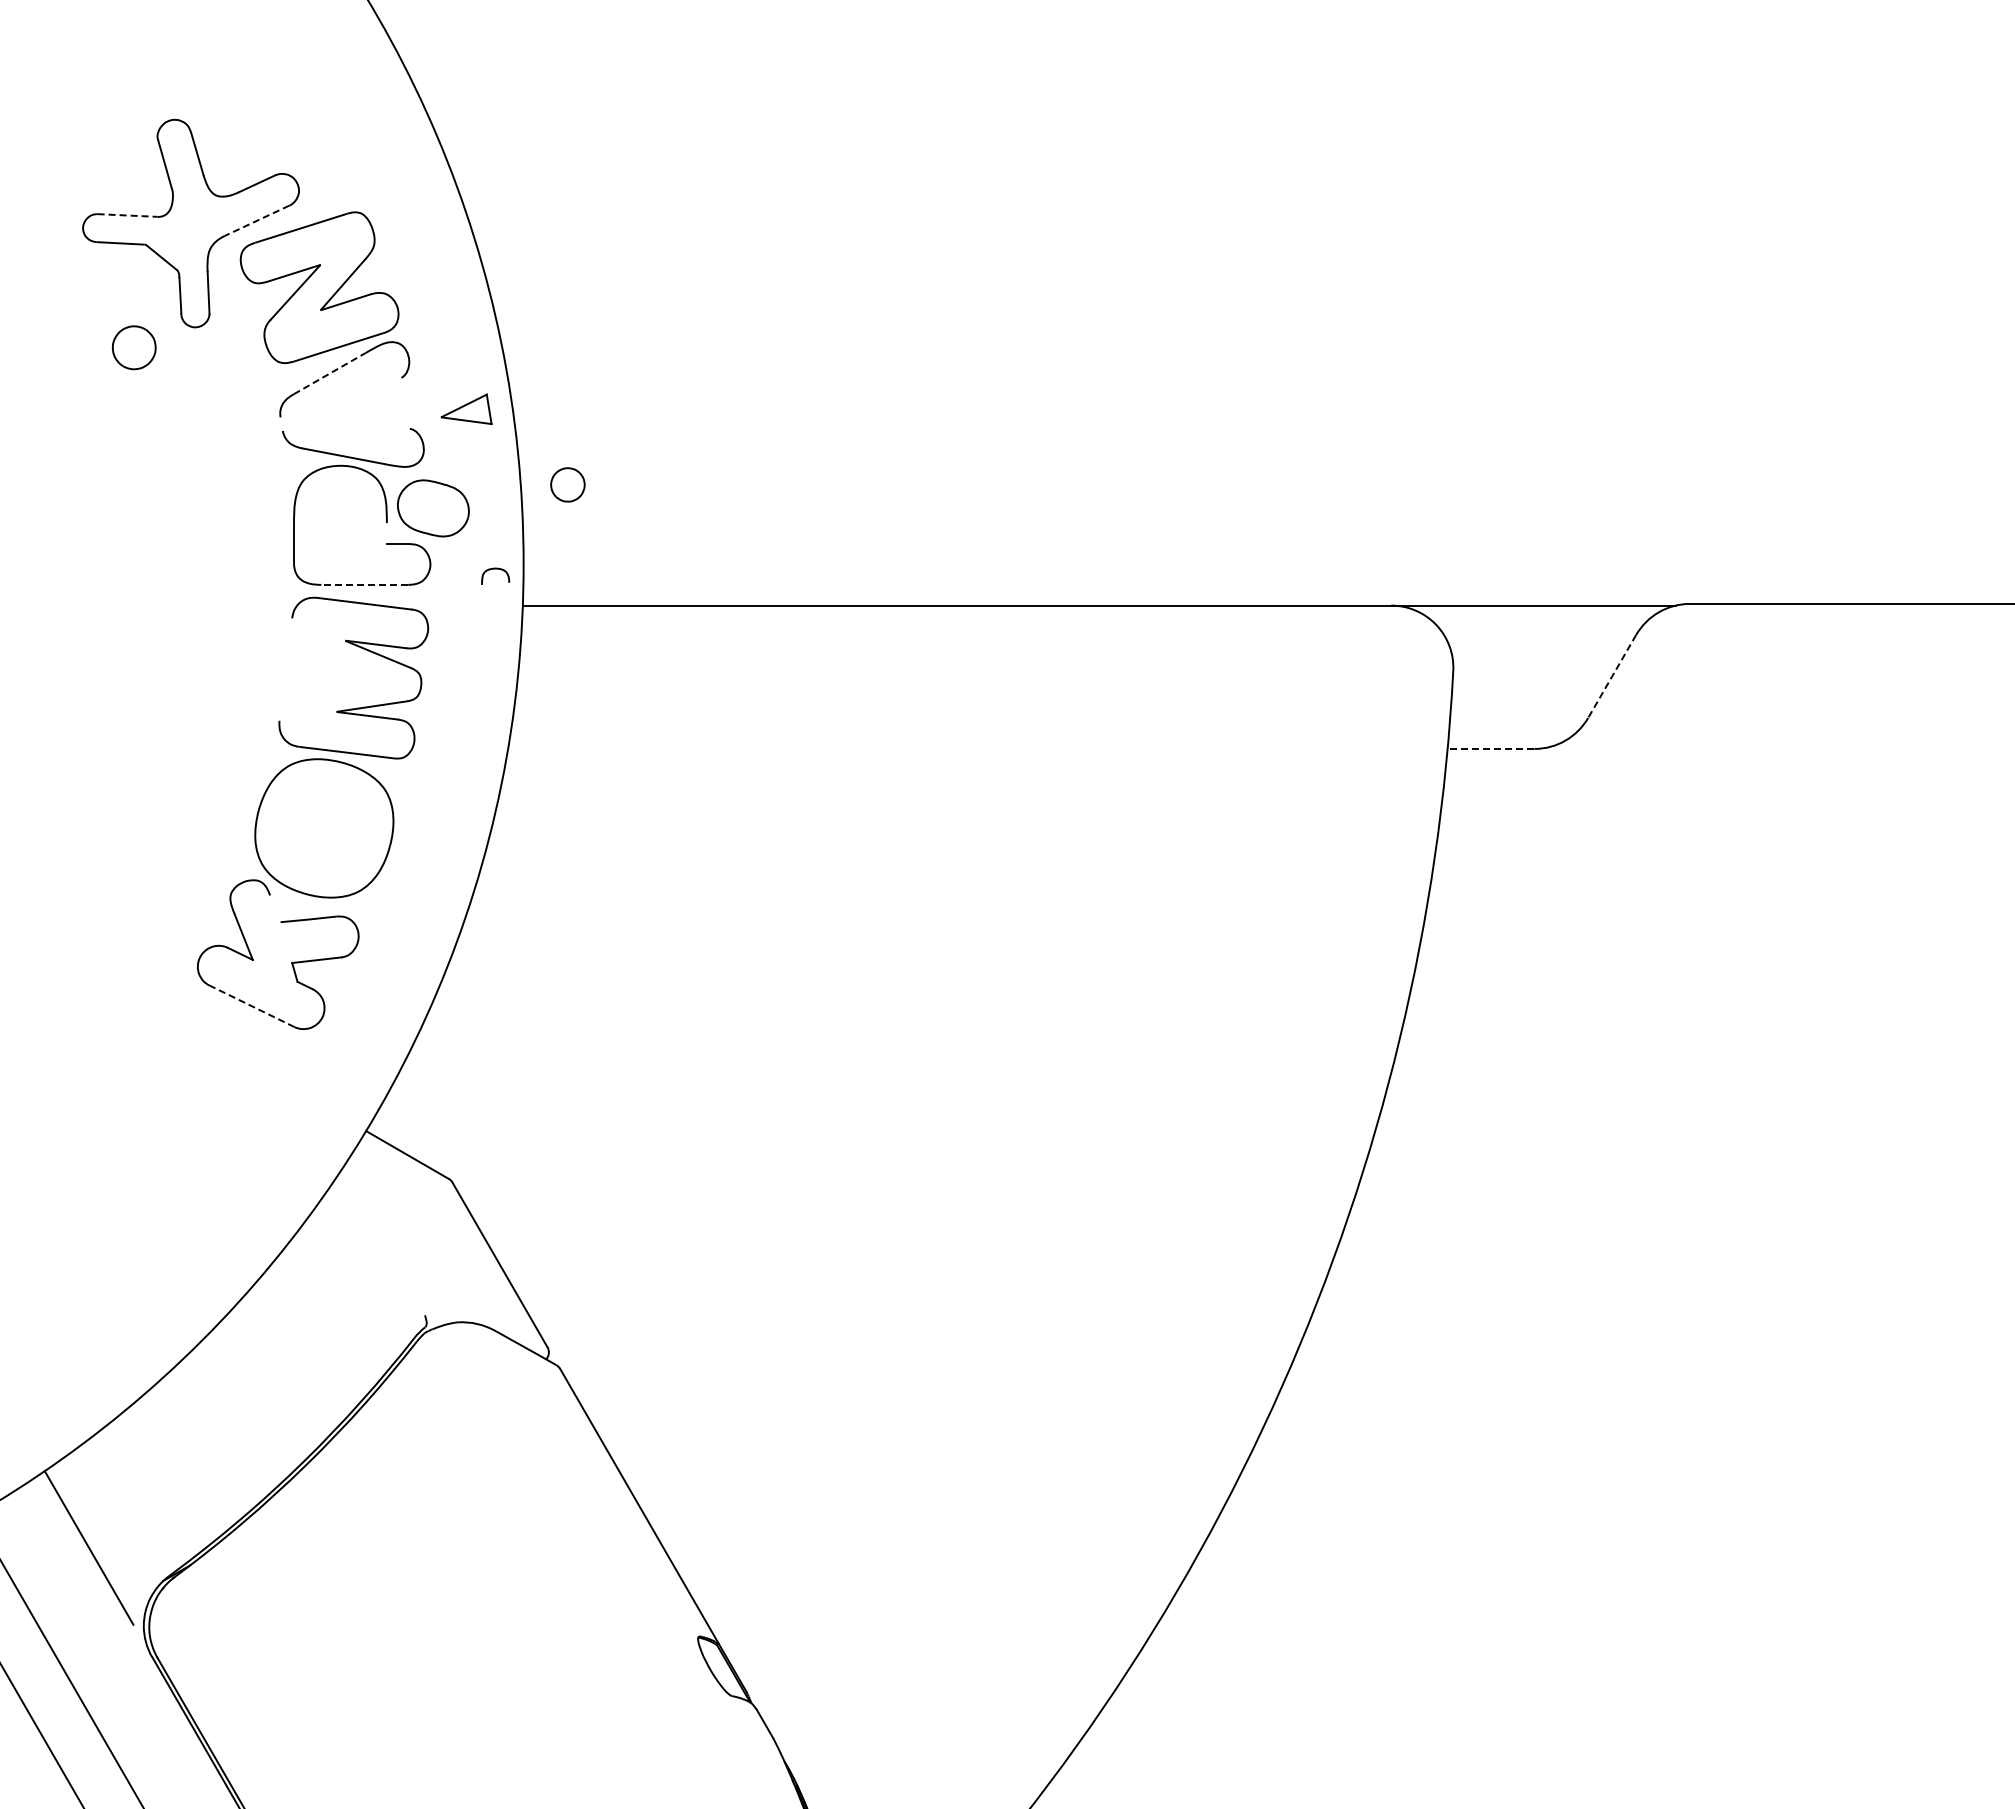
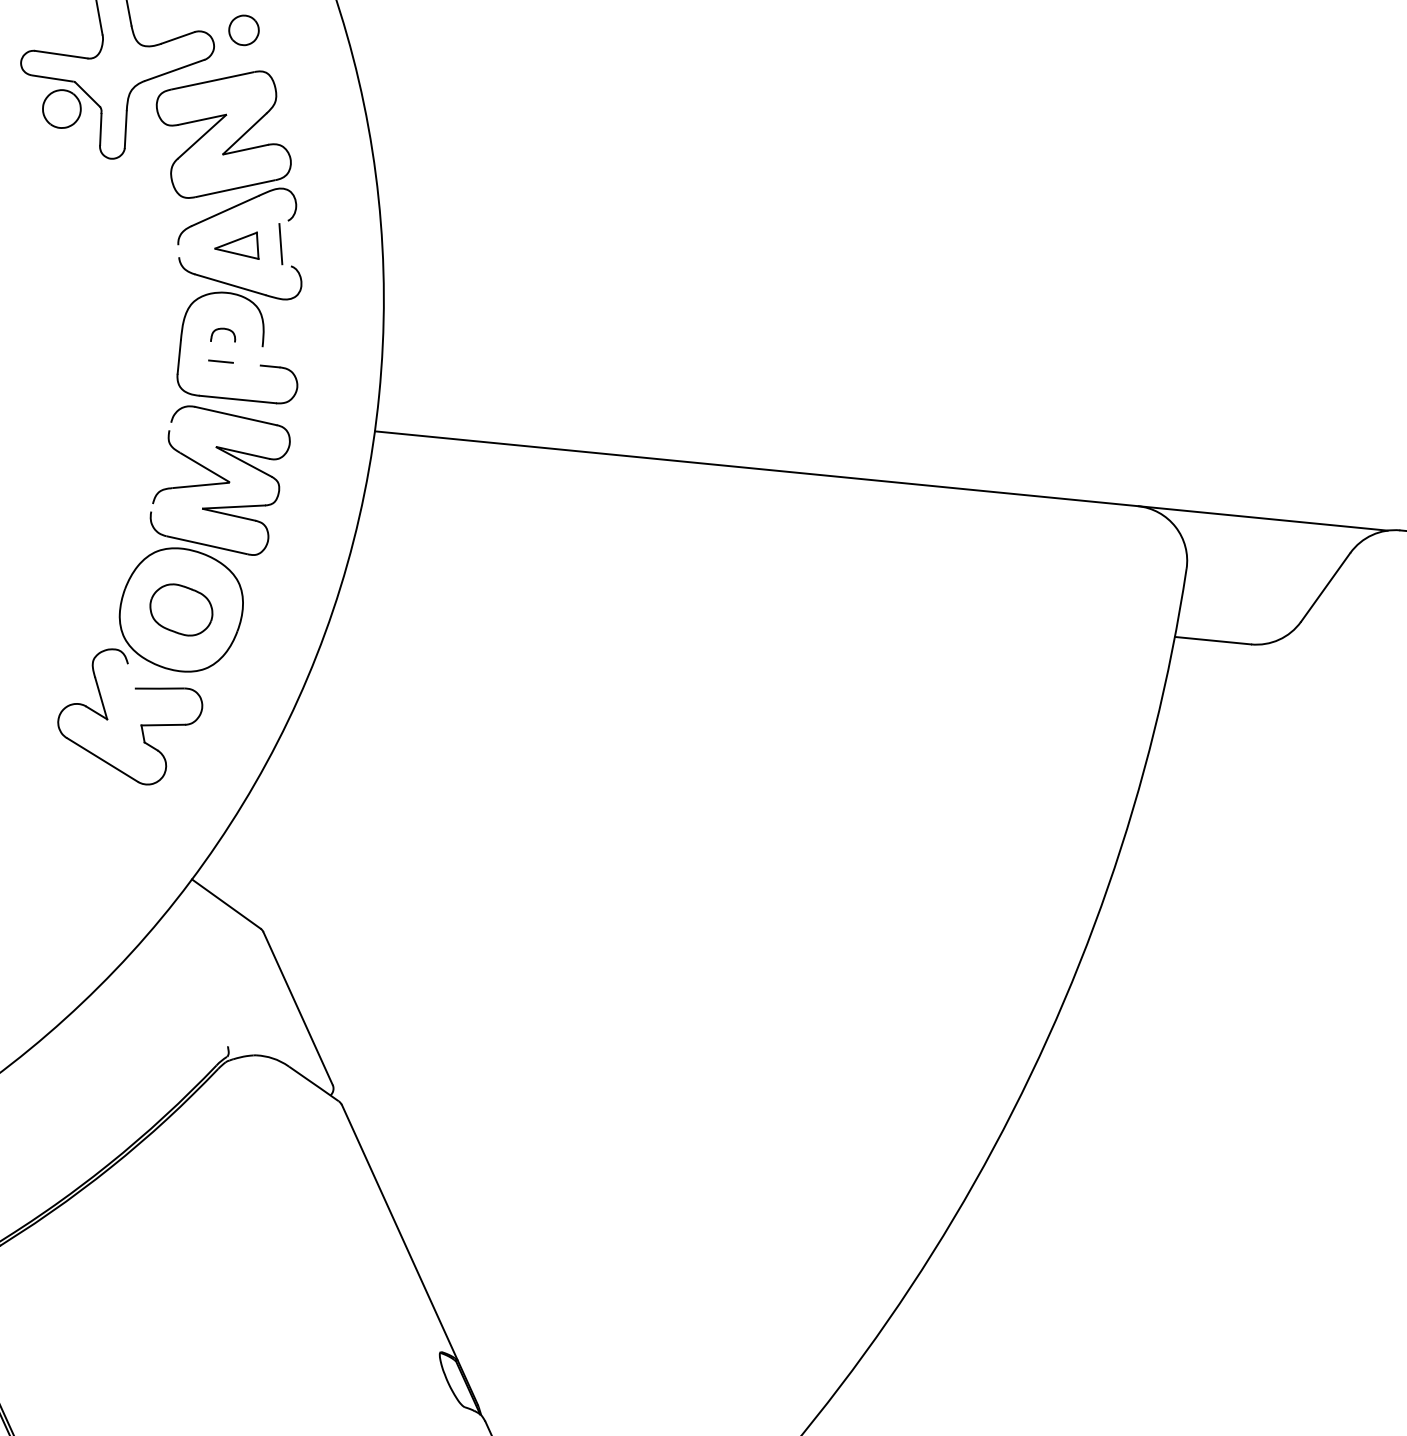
line: (127, 215) -> (61, 54), dashed -> solid
line: (257, 220) -> (175, 70), dashed -> solid
part: (133, 347) -> (61, 108), moved
line: (330, 373) -> (225, 210), dashed -> solid
line: (395, 404) -> (280, 243), added
part: (466, 408) -> (237, 243), moved
part: (567, 484) -> (243, 29), moved
part: (433, 508) -> (181, 610), moved
line: (341, 544) -> (220, 362), added
curve: (495, 569) -> (224, 329), moved
line: (364, 584) -> (237, 399), dashed -> solid
part: (326, 662) -> (197, 464), added
line: (1612, 676) -> (1325, 587), dashed -> solid
line: (1490, 748) -> (1212, 640), dashed -> solid
line: (251, 1006) -> (102, 760), dashed -> solid

